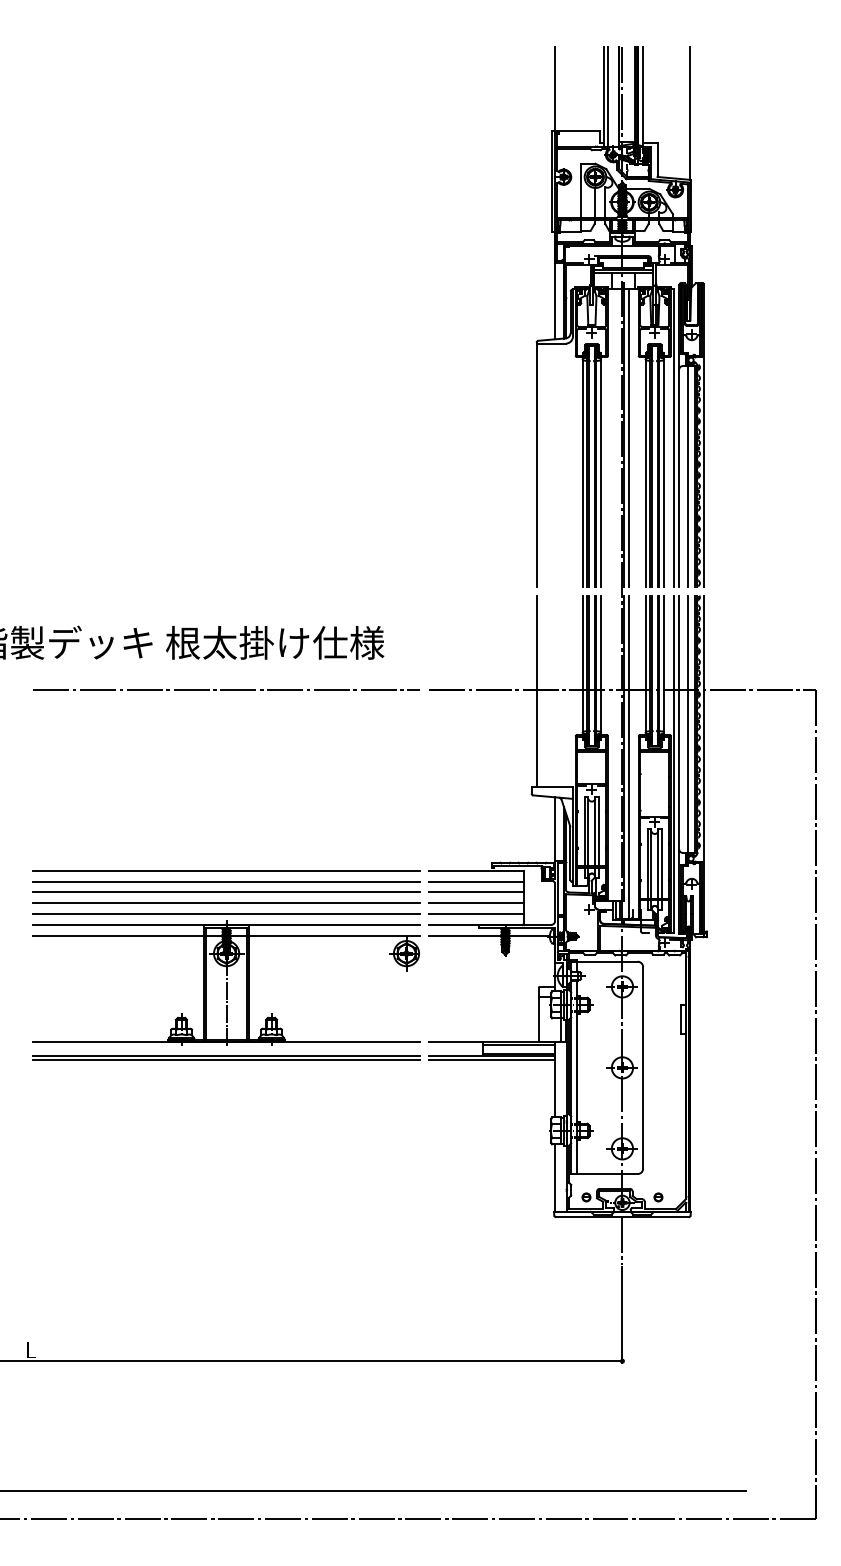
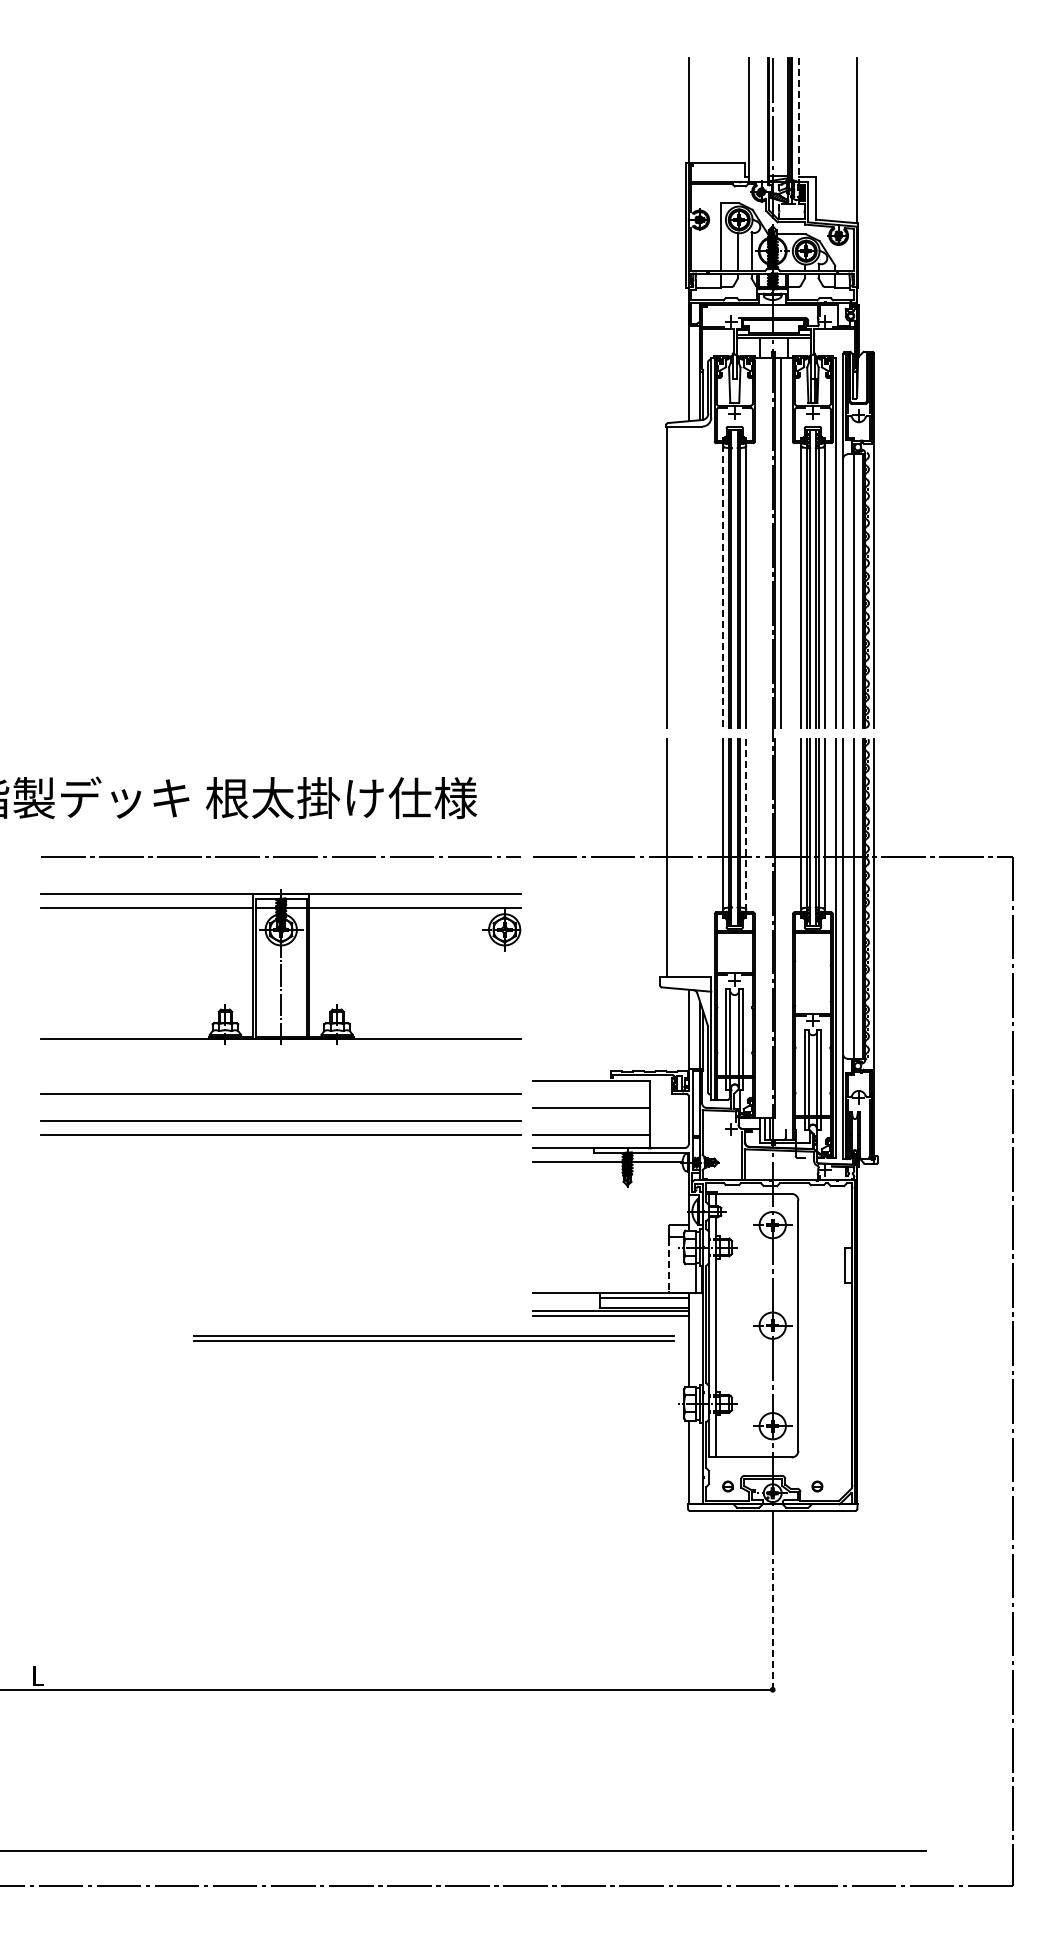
line: (607, 96) -> (754, 119), removed
line: (643, 97) -> (798, 120), solid -> dashed
line: (582, 473) -> (723, 587), solid -> dashed
line: (601, 664) -> (746, 824), solid -> dashed
line: (628, 756) -> (780, 939), removed
line: (225, 870) -> (280, 1080), removed
line: (475, 881) -> (590, 1094), removed
line: (226, 892) -> (281, 1107), removed
line: (475, 903) -> (590, 1121), removed
part: (225, 983) -> (280, 966), moved
line: (538, 1019) -> (668, 1265), solid -> dashed
part: (225, 1058) -> (433, 1338), moved
line: (622, 1315) -> (772, 1632), solid -> dashed

